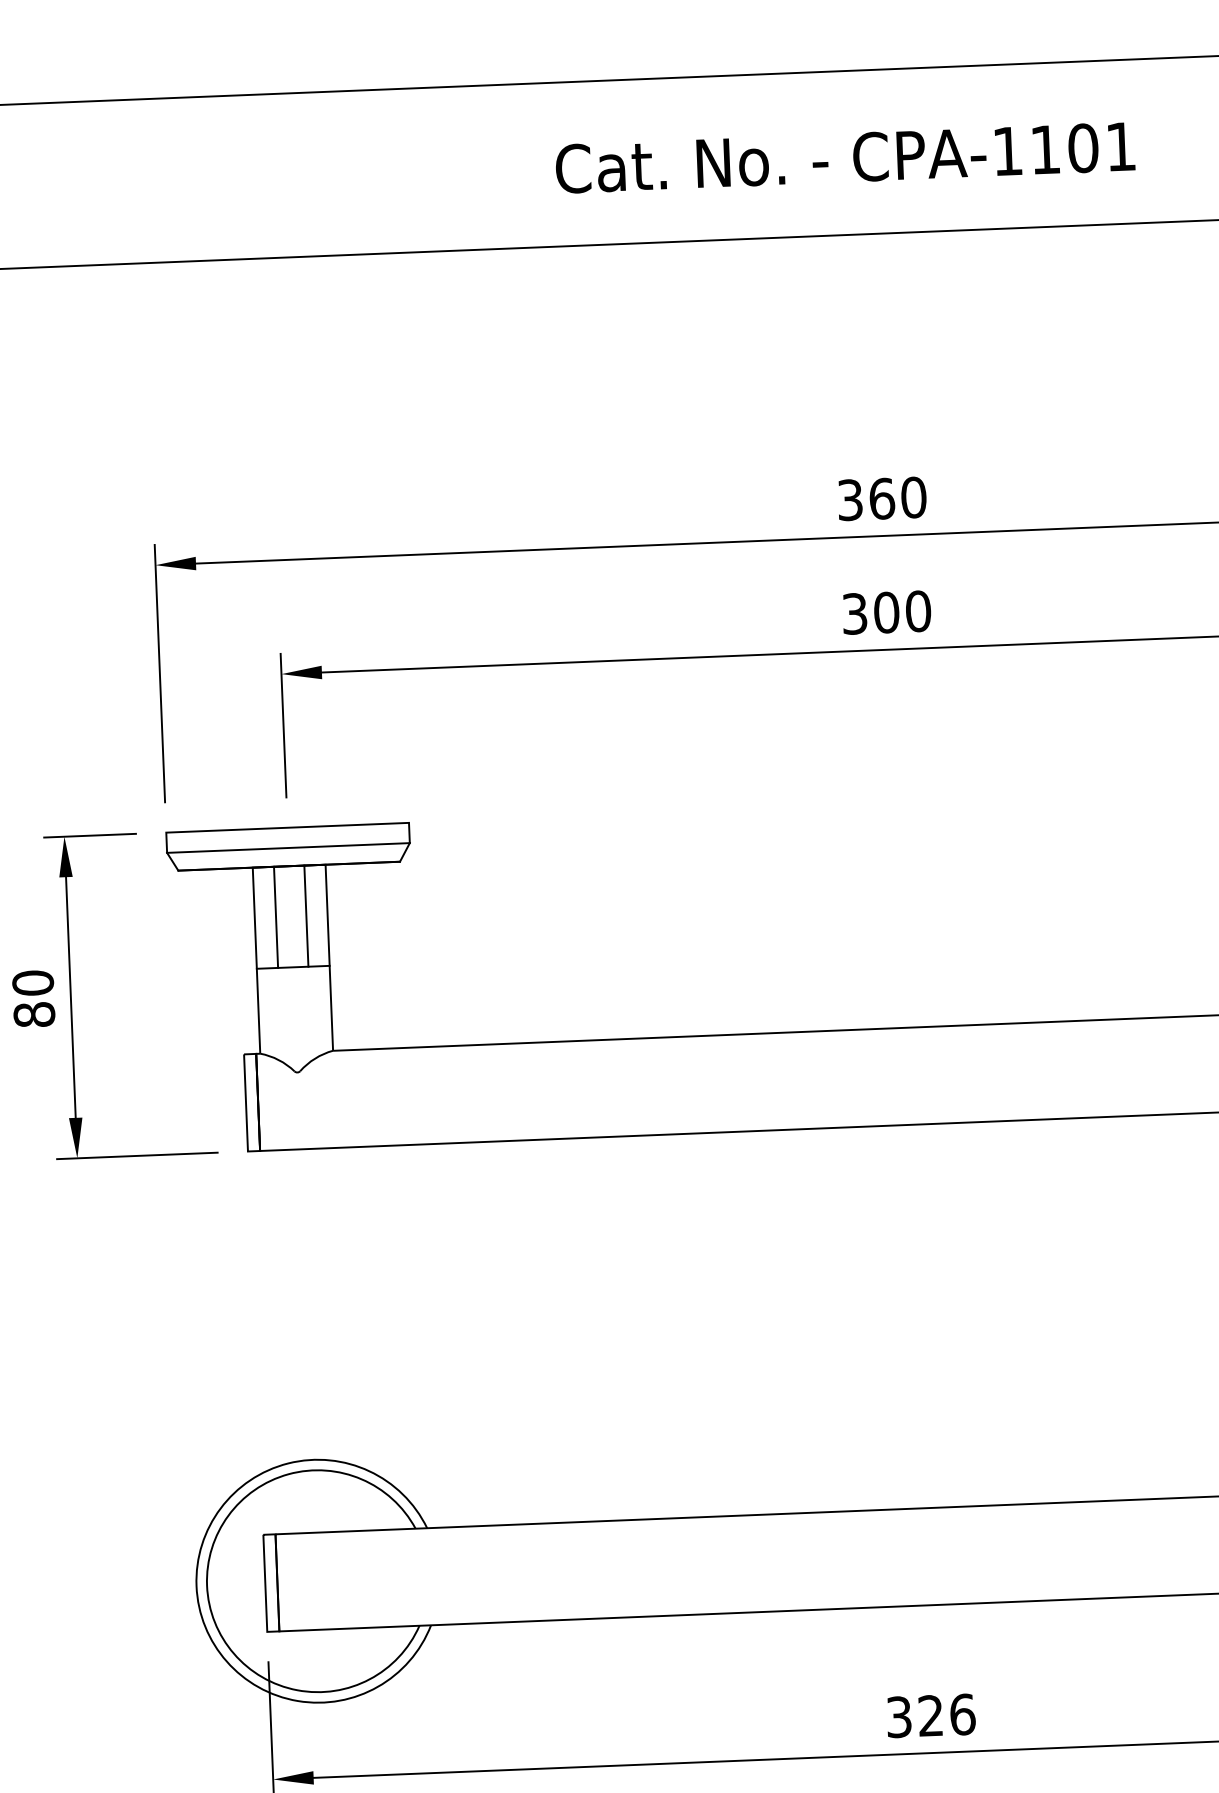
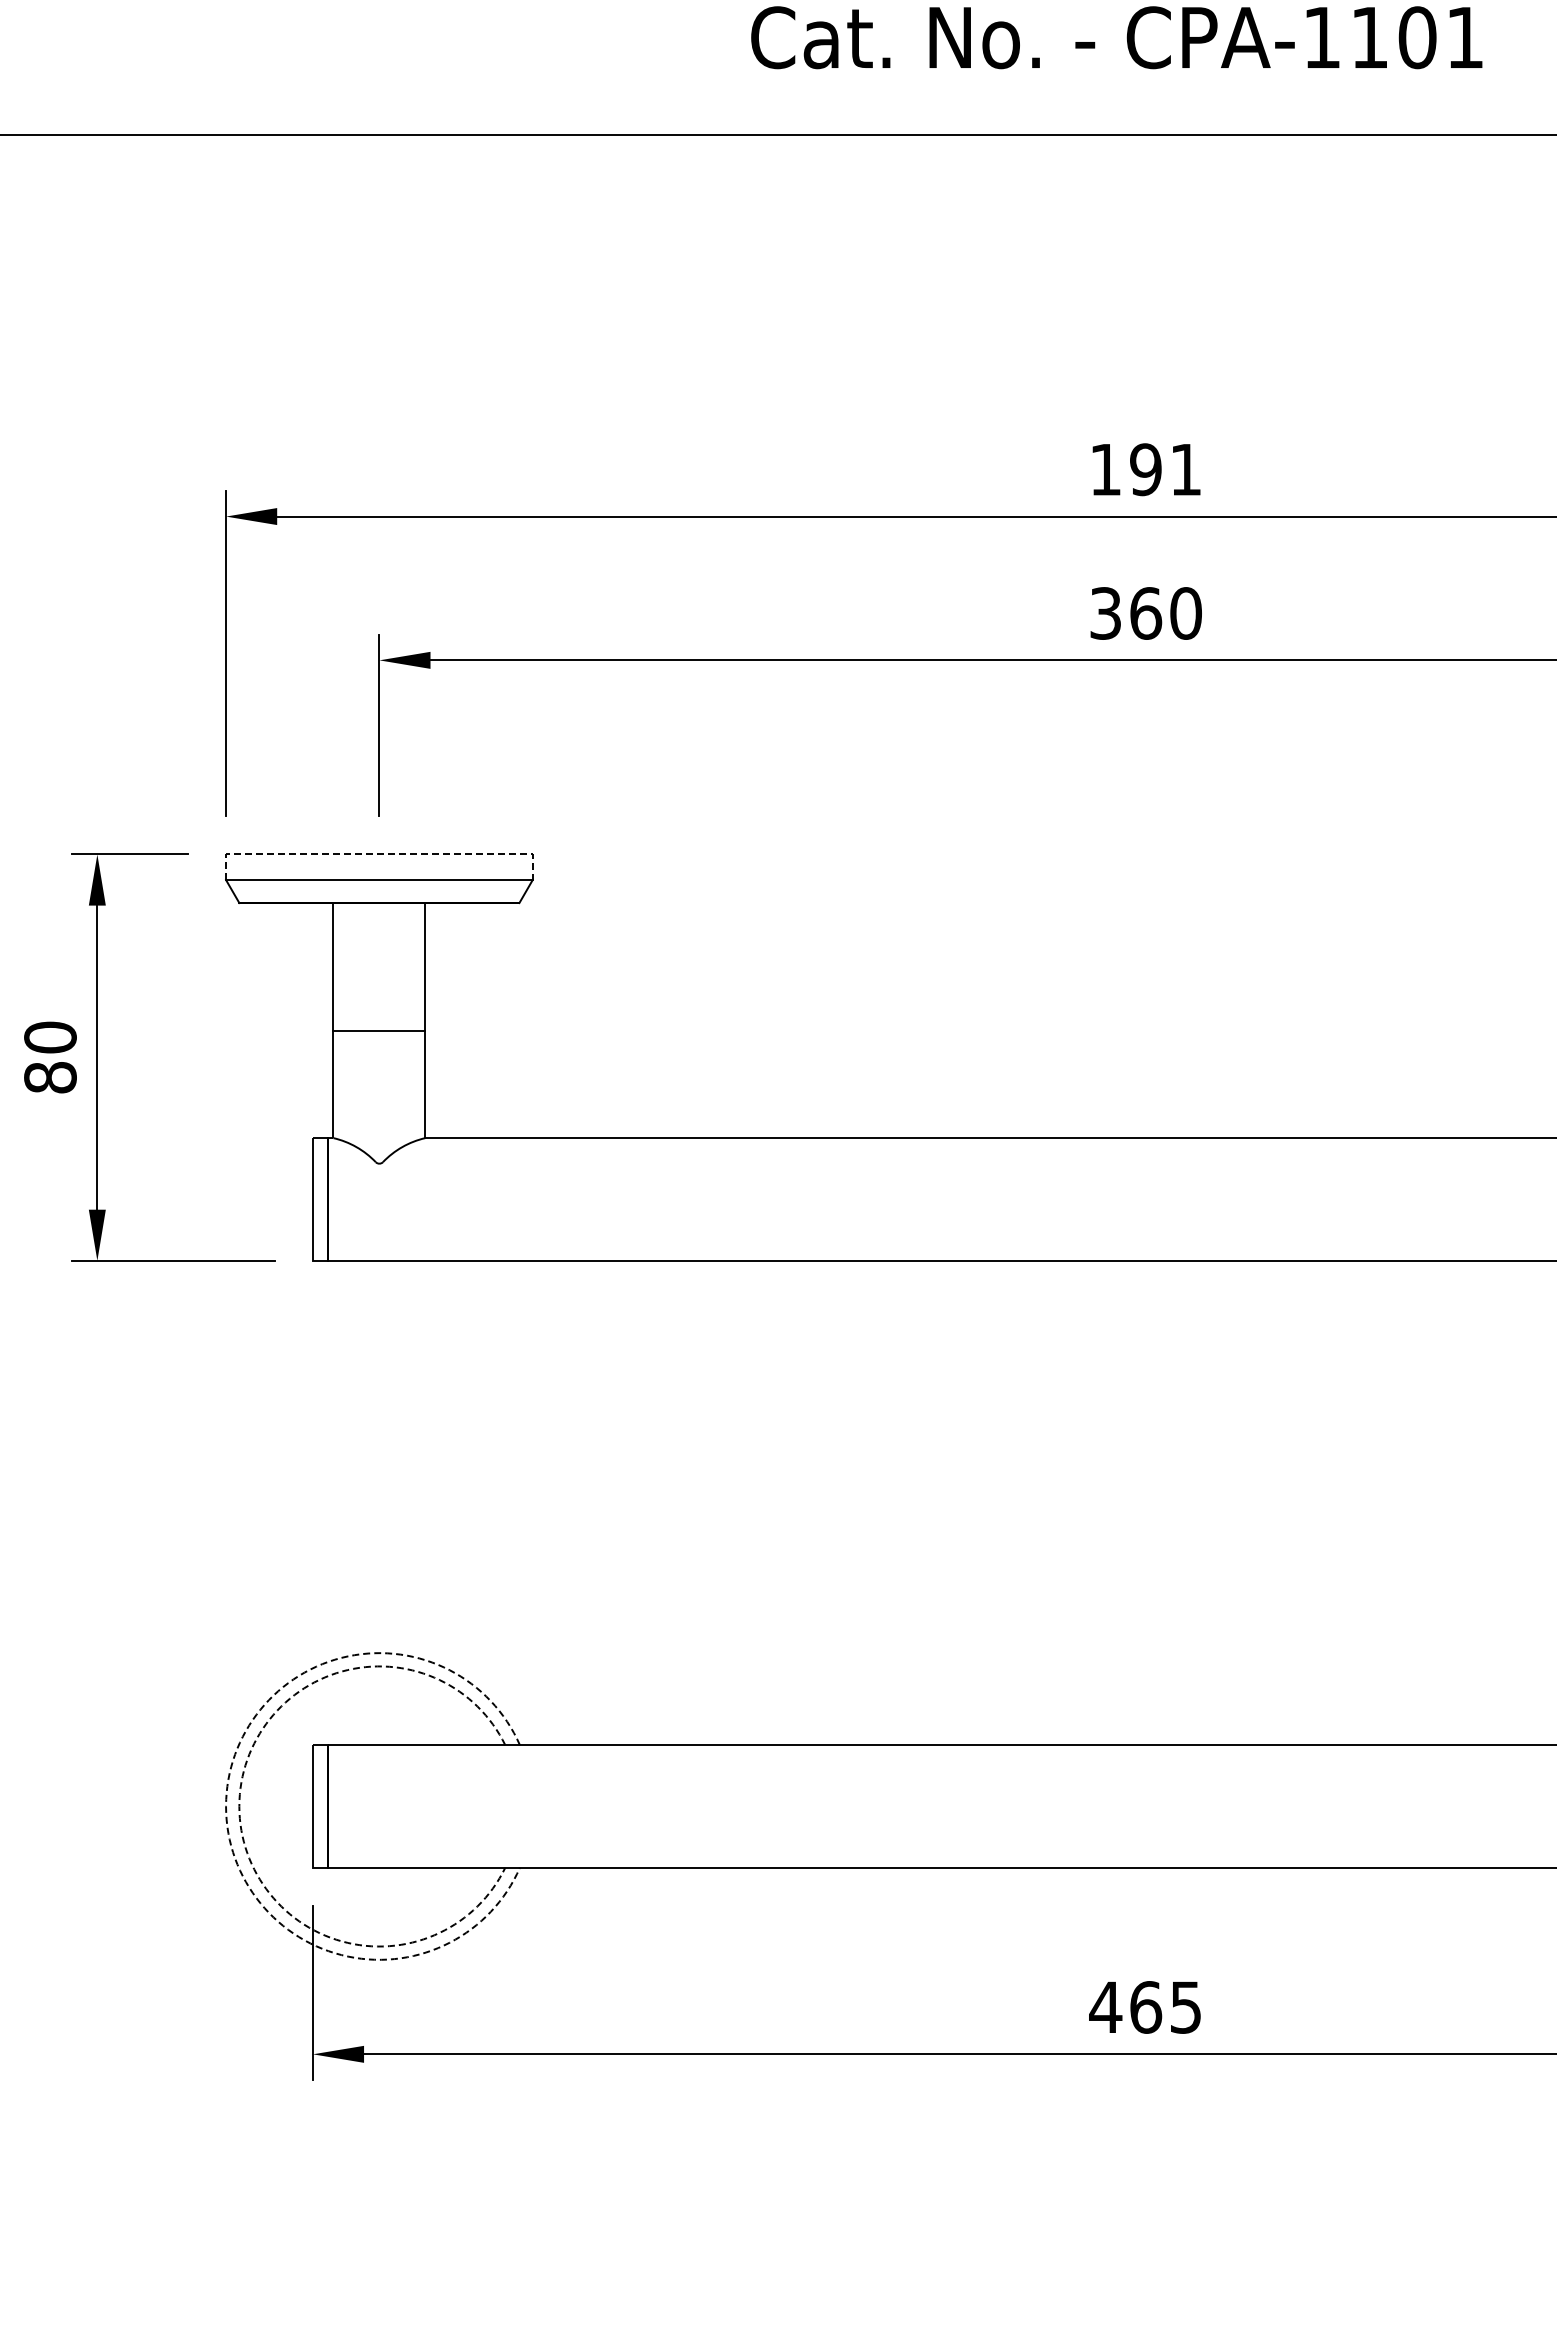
text: (881, 498) -> (1145, 469), 360 -> 191
text: (887, 612) -> (1146, 613), 300 -> 360
line: (287, 827) -> (379, 854), solid -> dashed
line: (306, 915) -> (398, 966), removed
line: (276, 917) -> (360, 966), removed
arc: (207, 1585) -> (239, 1806), solid -> dashed
arc: (196, 1586) -> (226, 1806), solid -> dashed
text: (930, 1715) -> (1145, 2007), 326 -> 465

